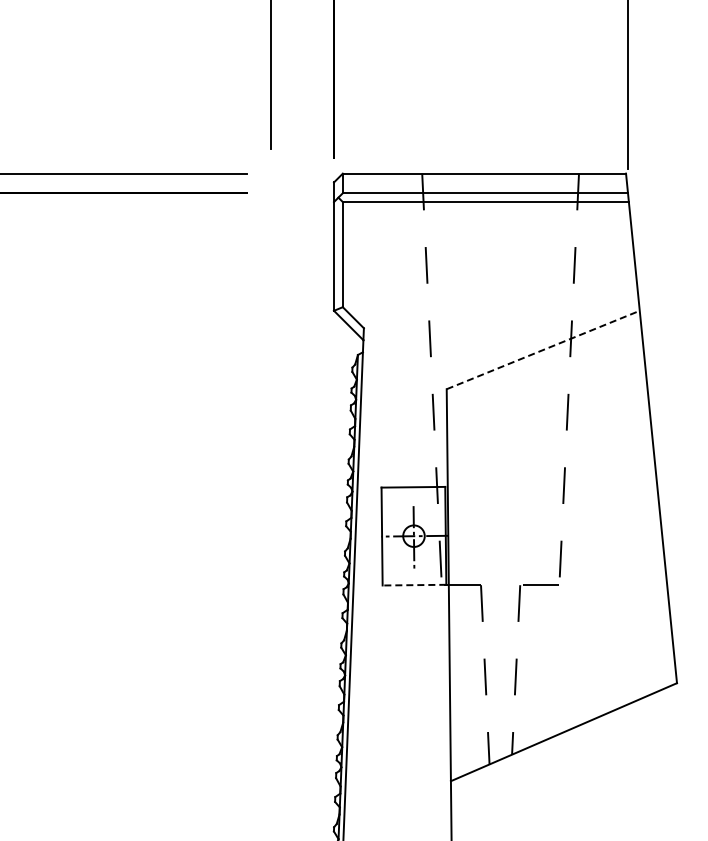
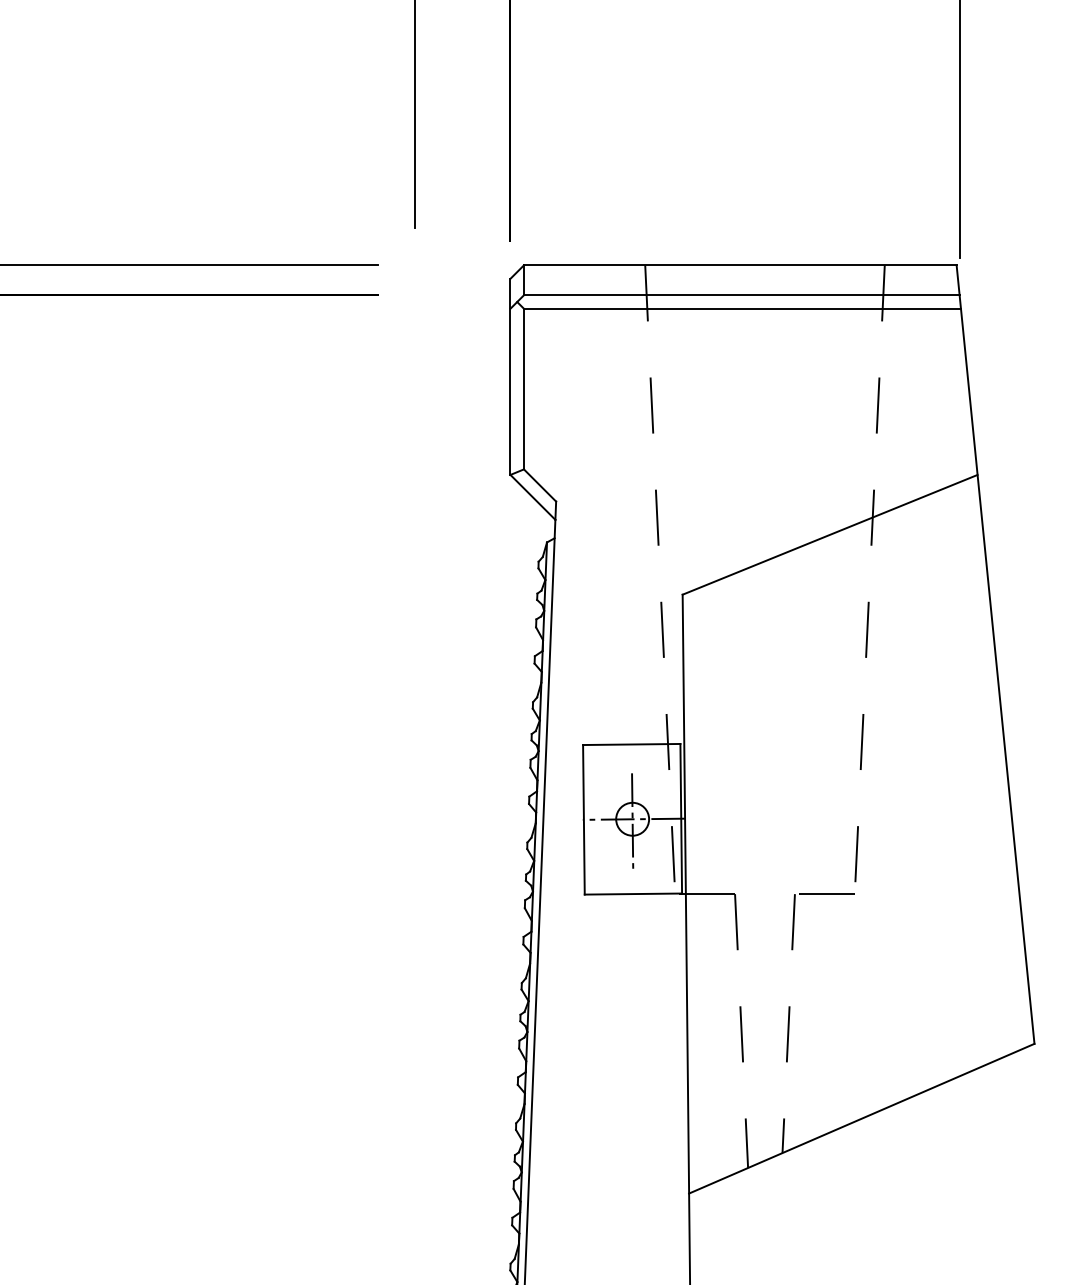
line: (543, 349) -> (830, 534), dashed -> solid
line: (414, 585) -> (633, 894), dashed -> solid

